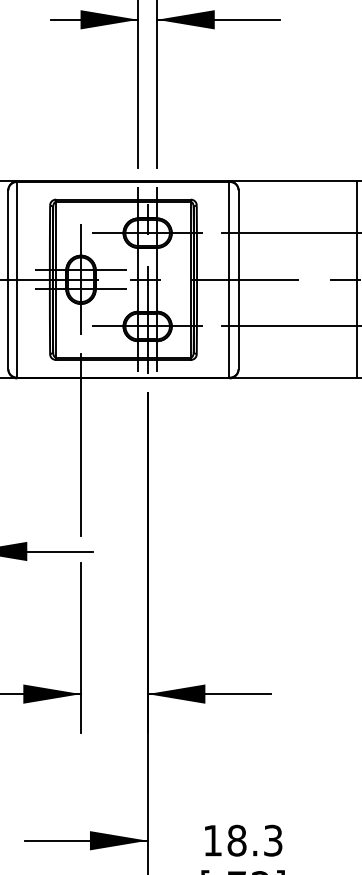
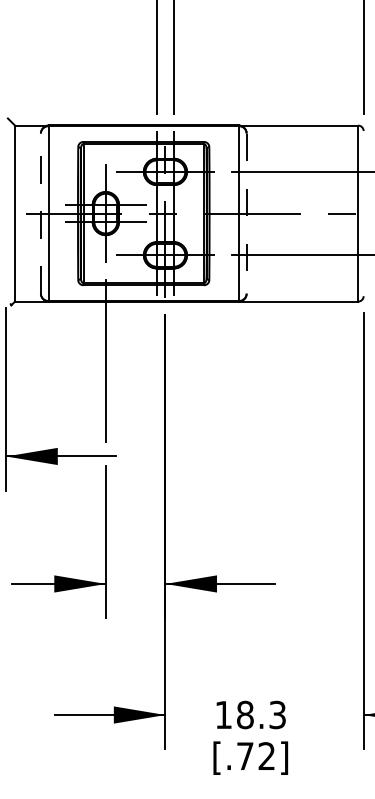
line: (7, 279) -> (40, 213), solid -> dashed
line: (356, 279) -> (352, 213), removed
line: (238, 280) -> (246, 214), solid -> dashed

